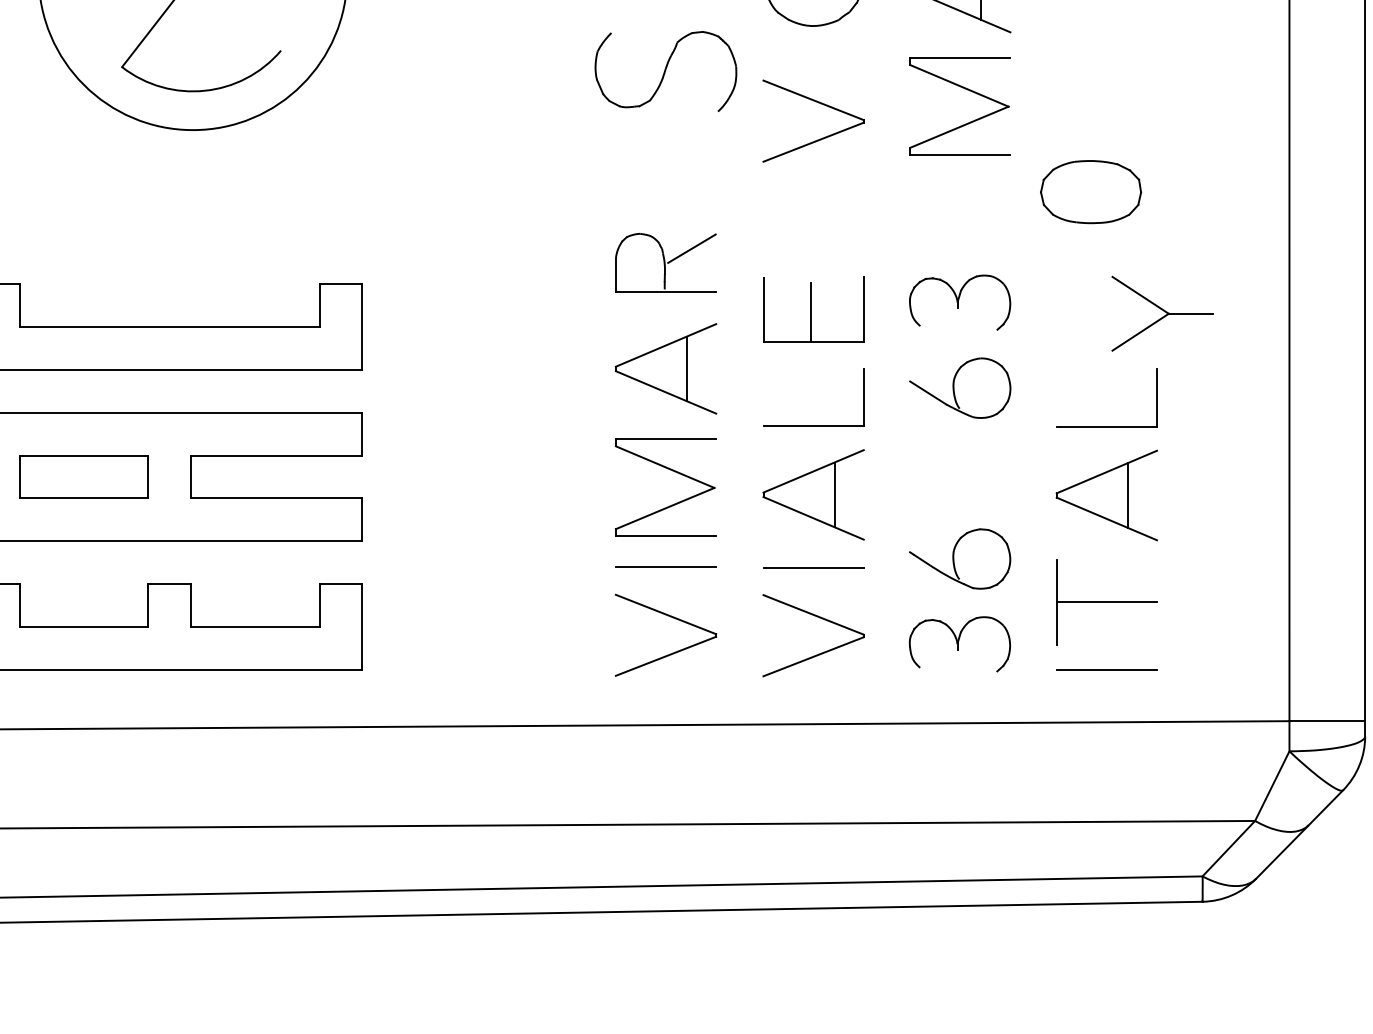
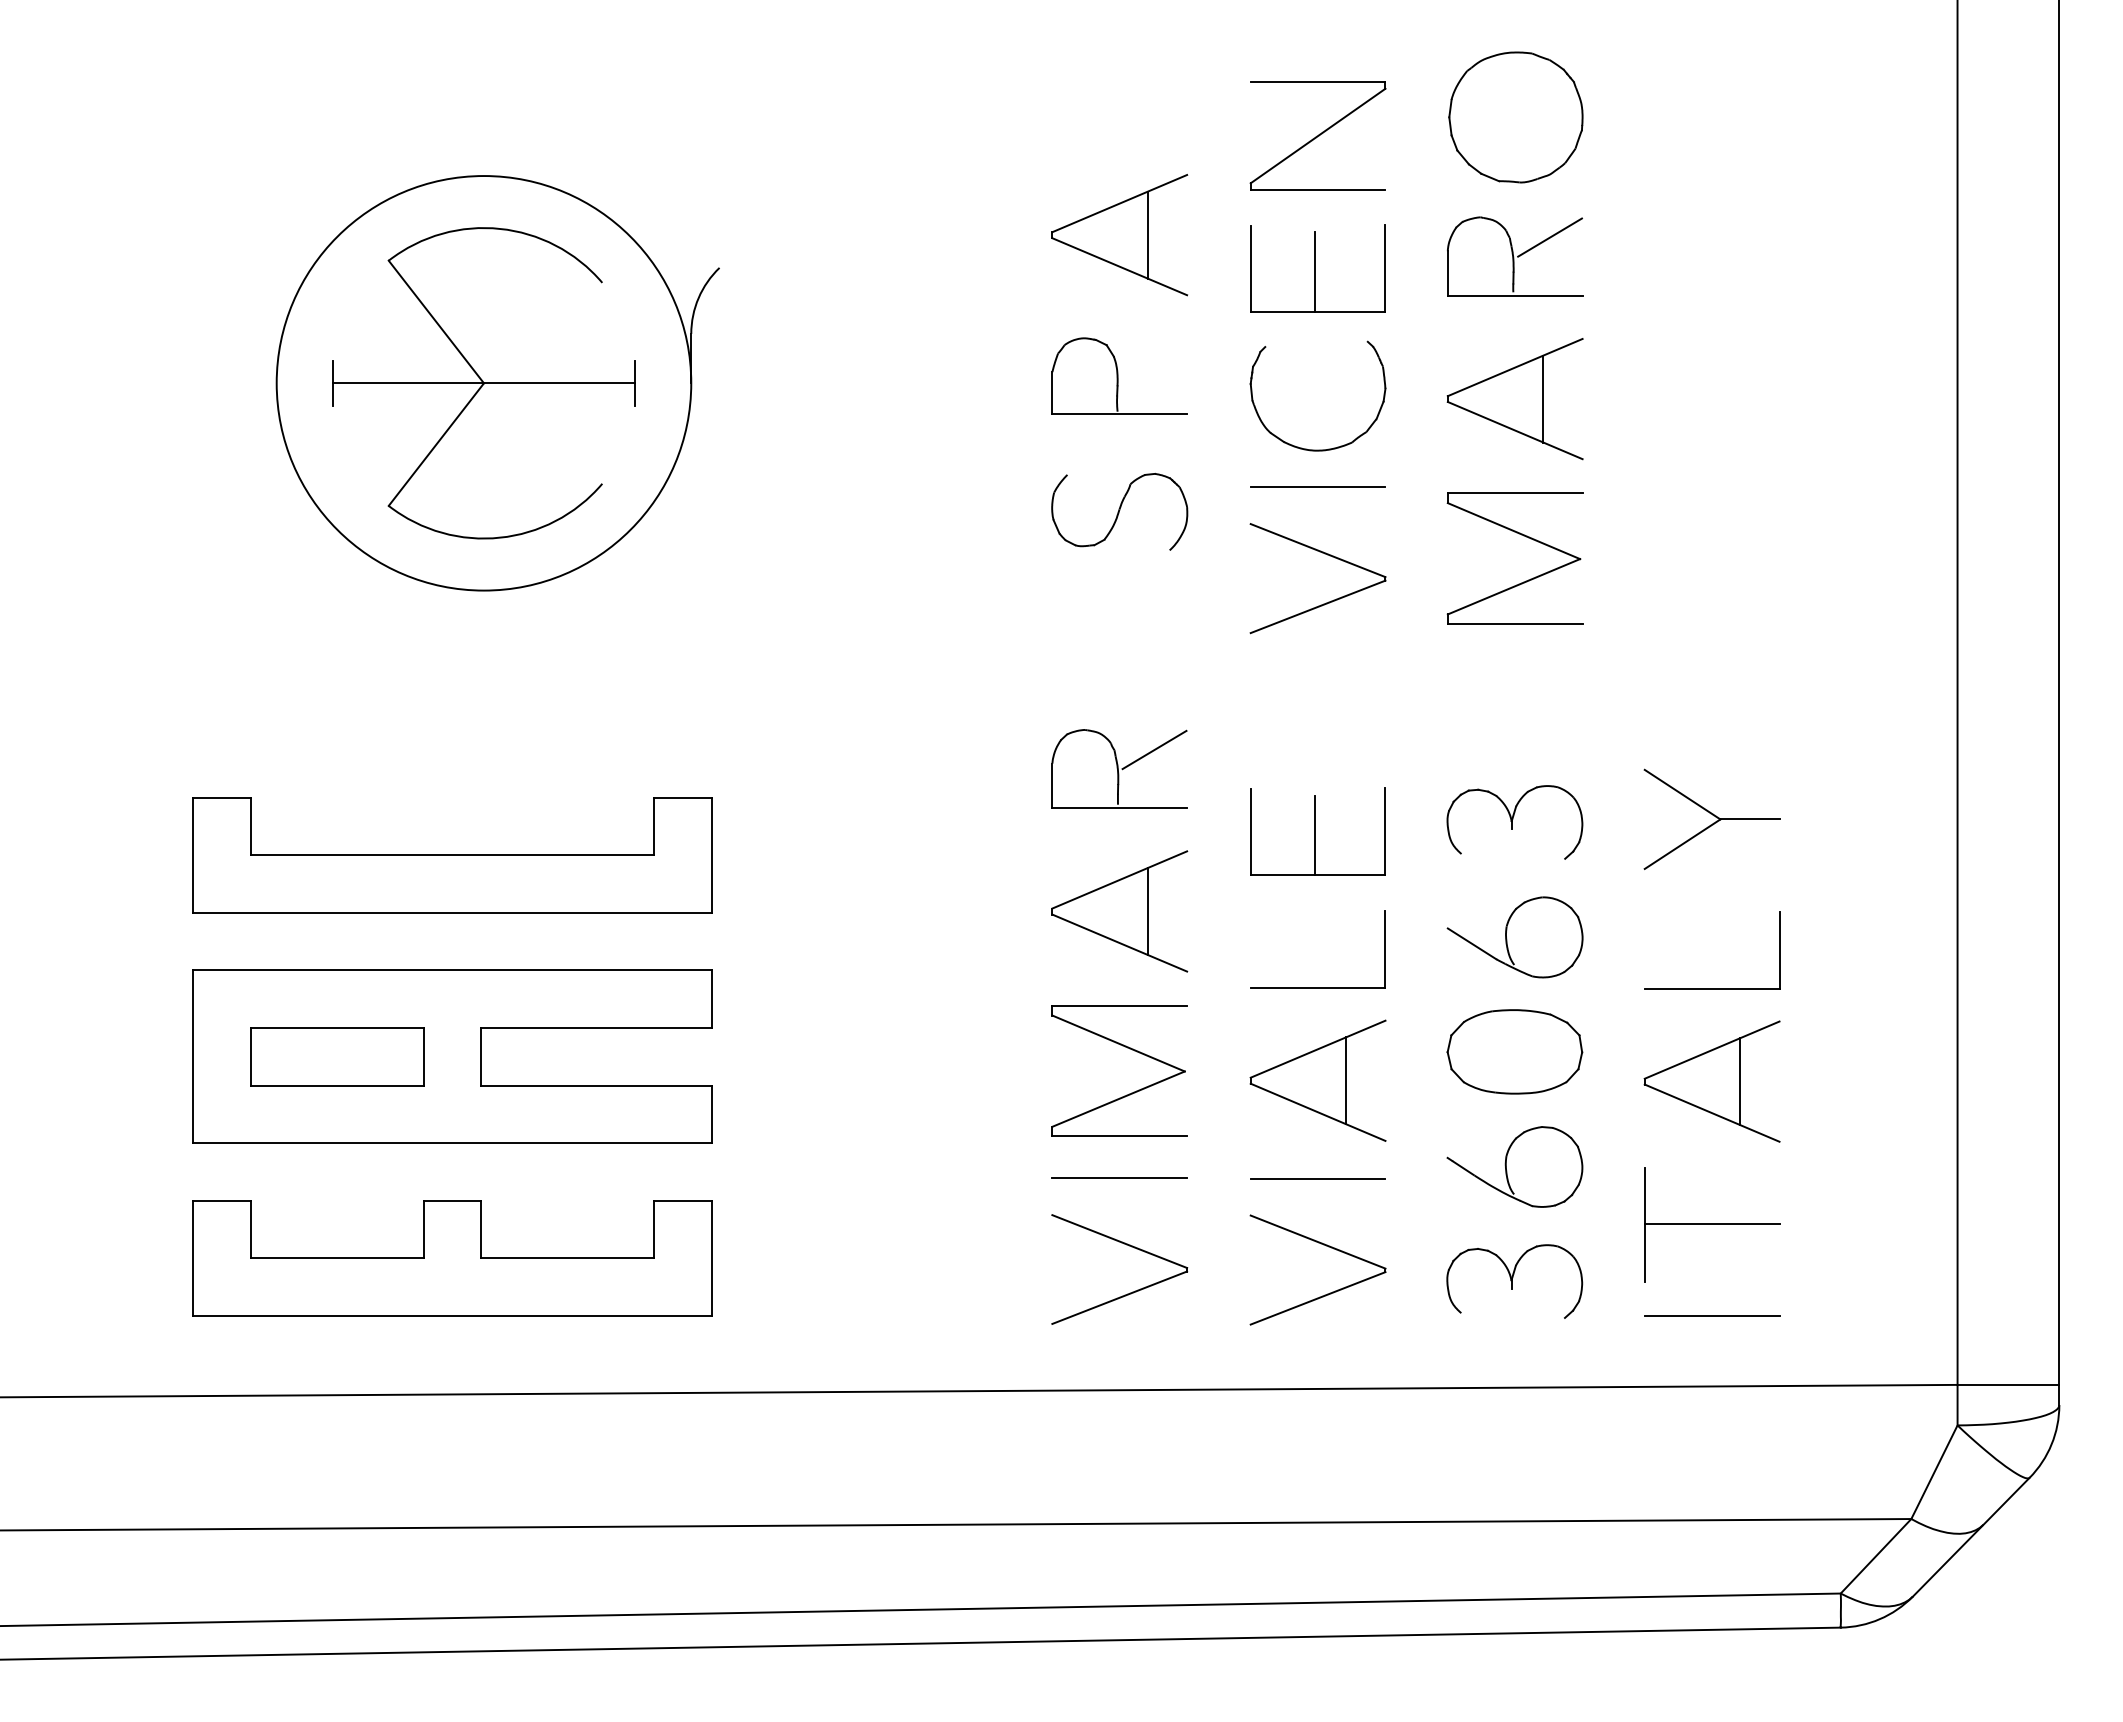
line: (813, 53) -> (1317, 487), added
part: (665, 71) -> (1119, 511), size x0.71
part: (1090, 191) -> (1514, 1051), moved
part: (1162, 313) -> (1711, 818), moved

